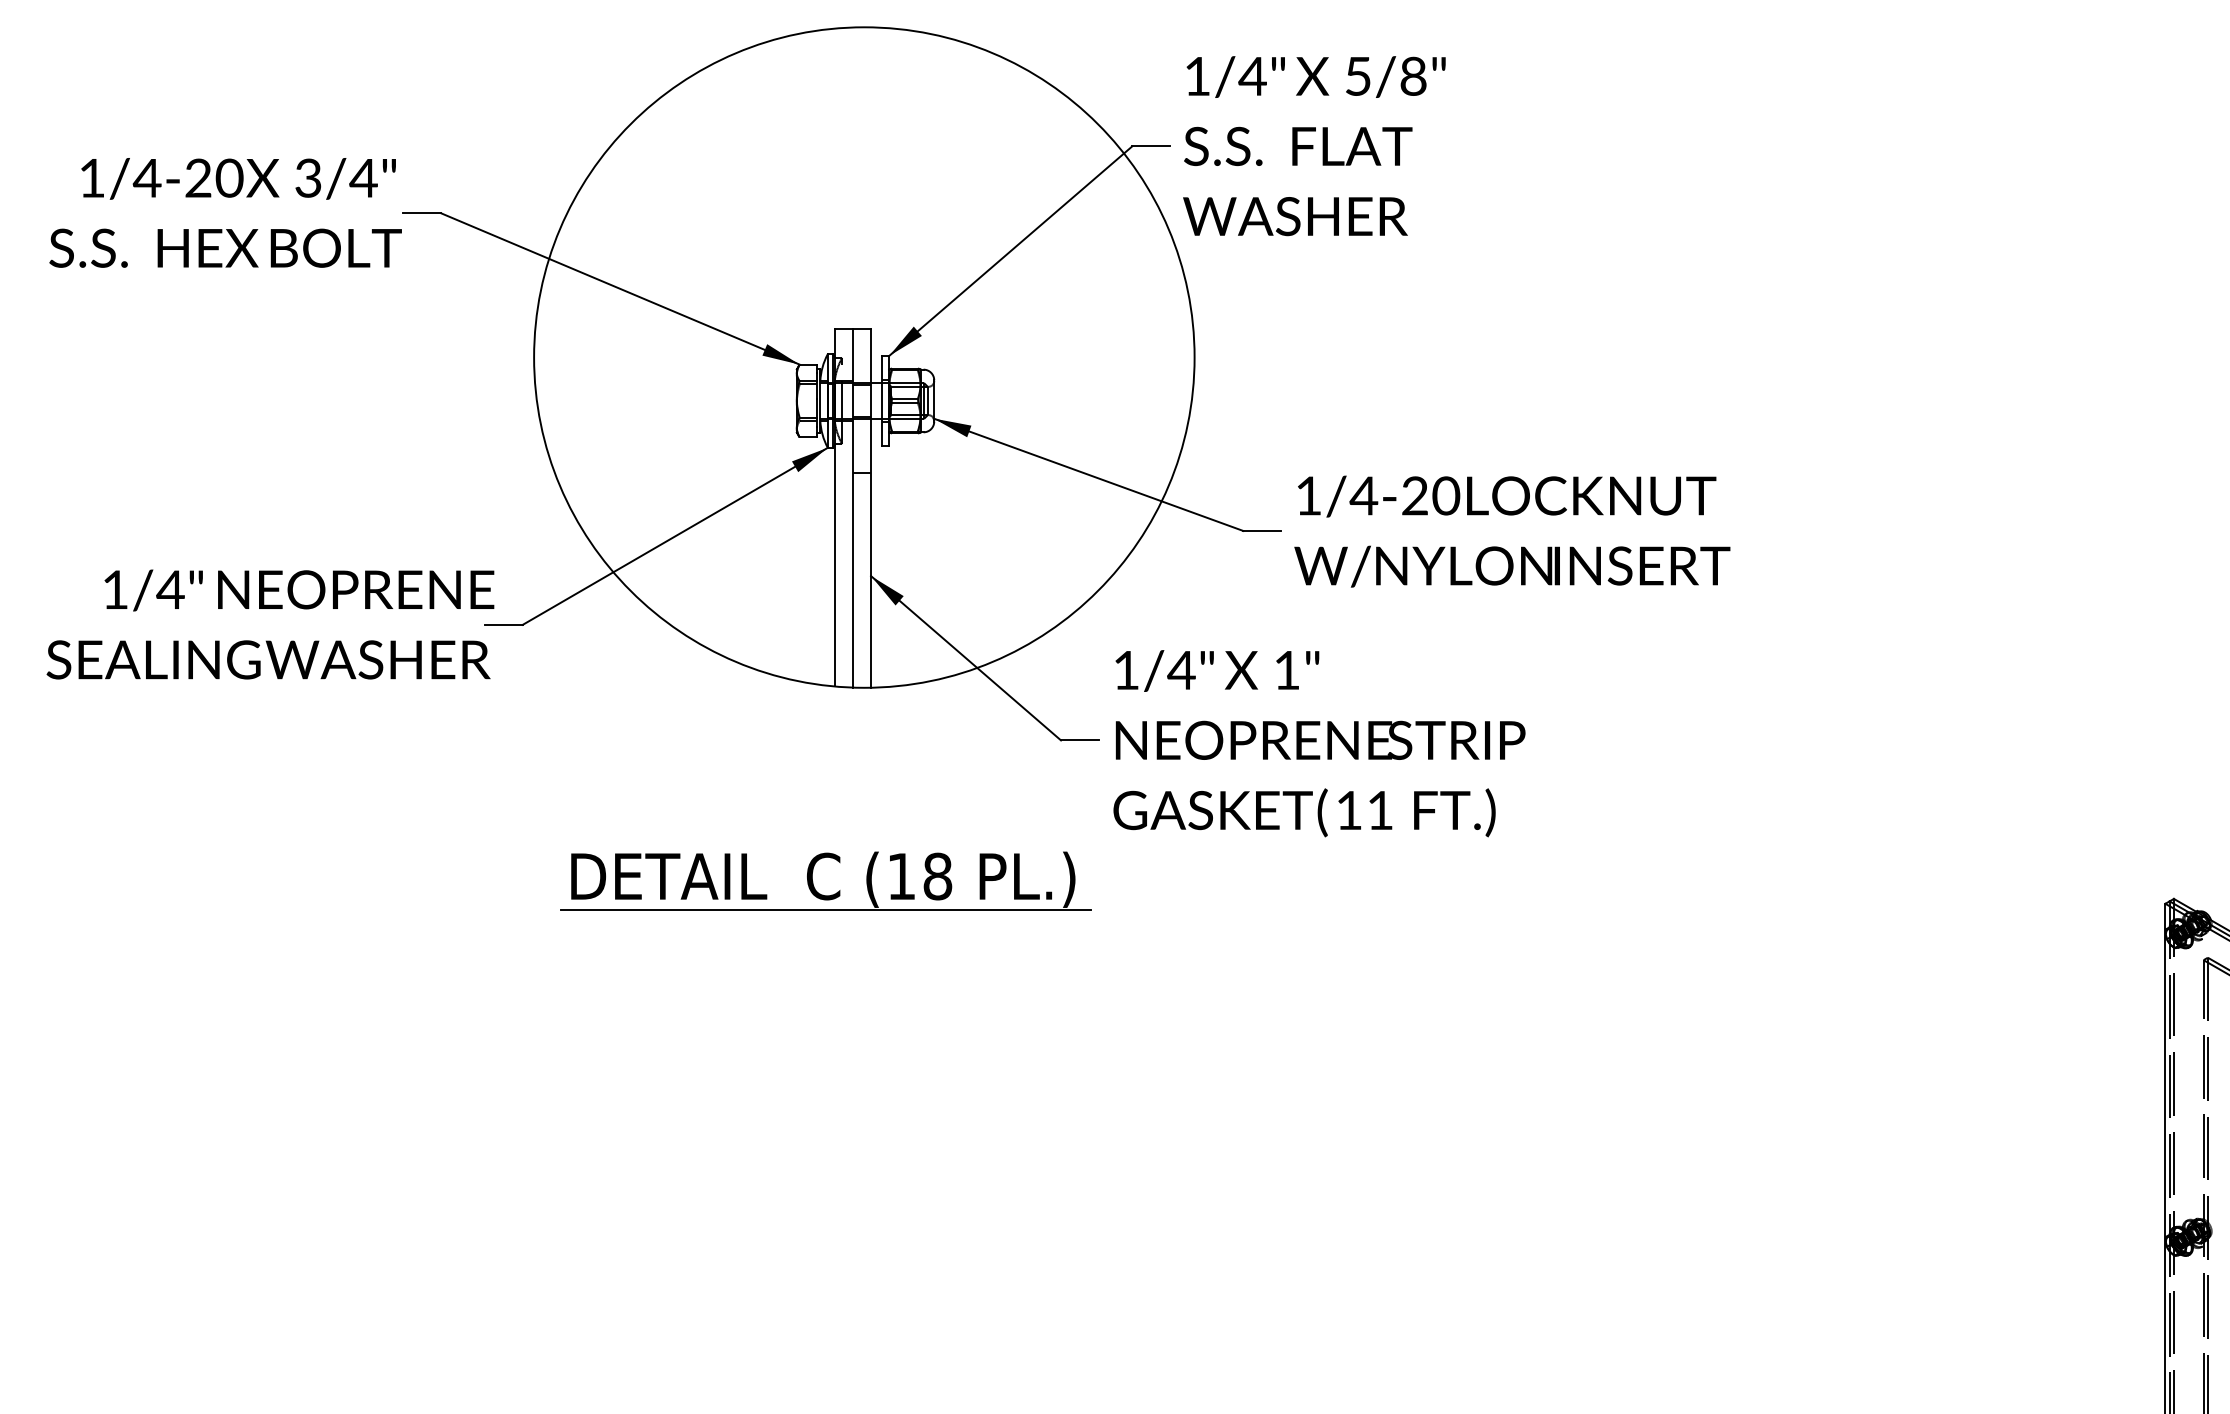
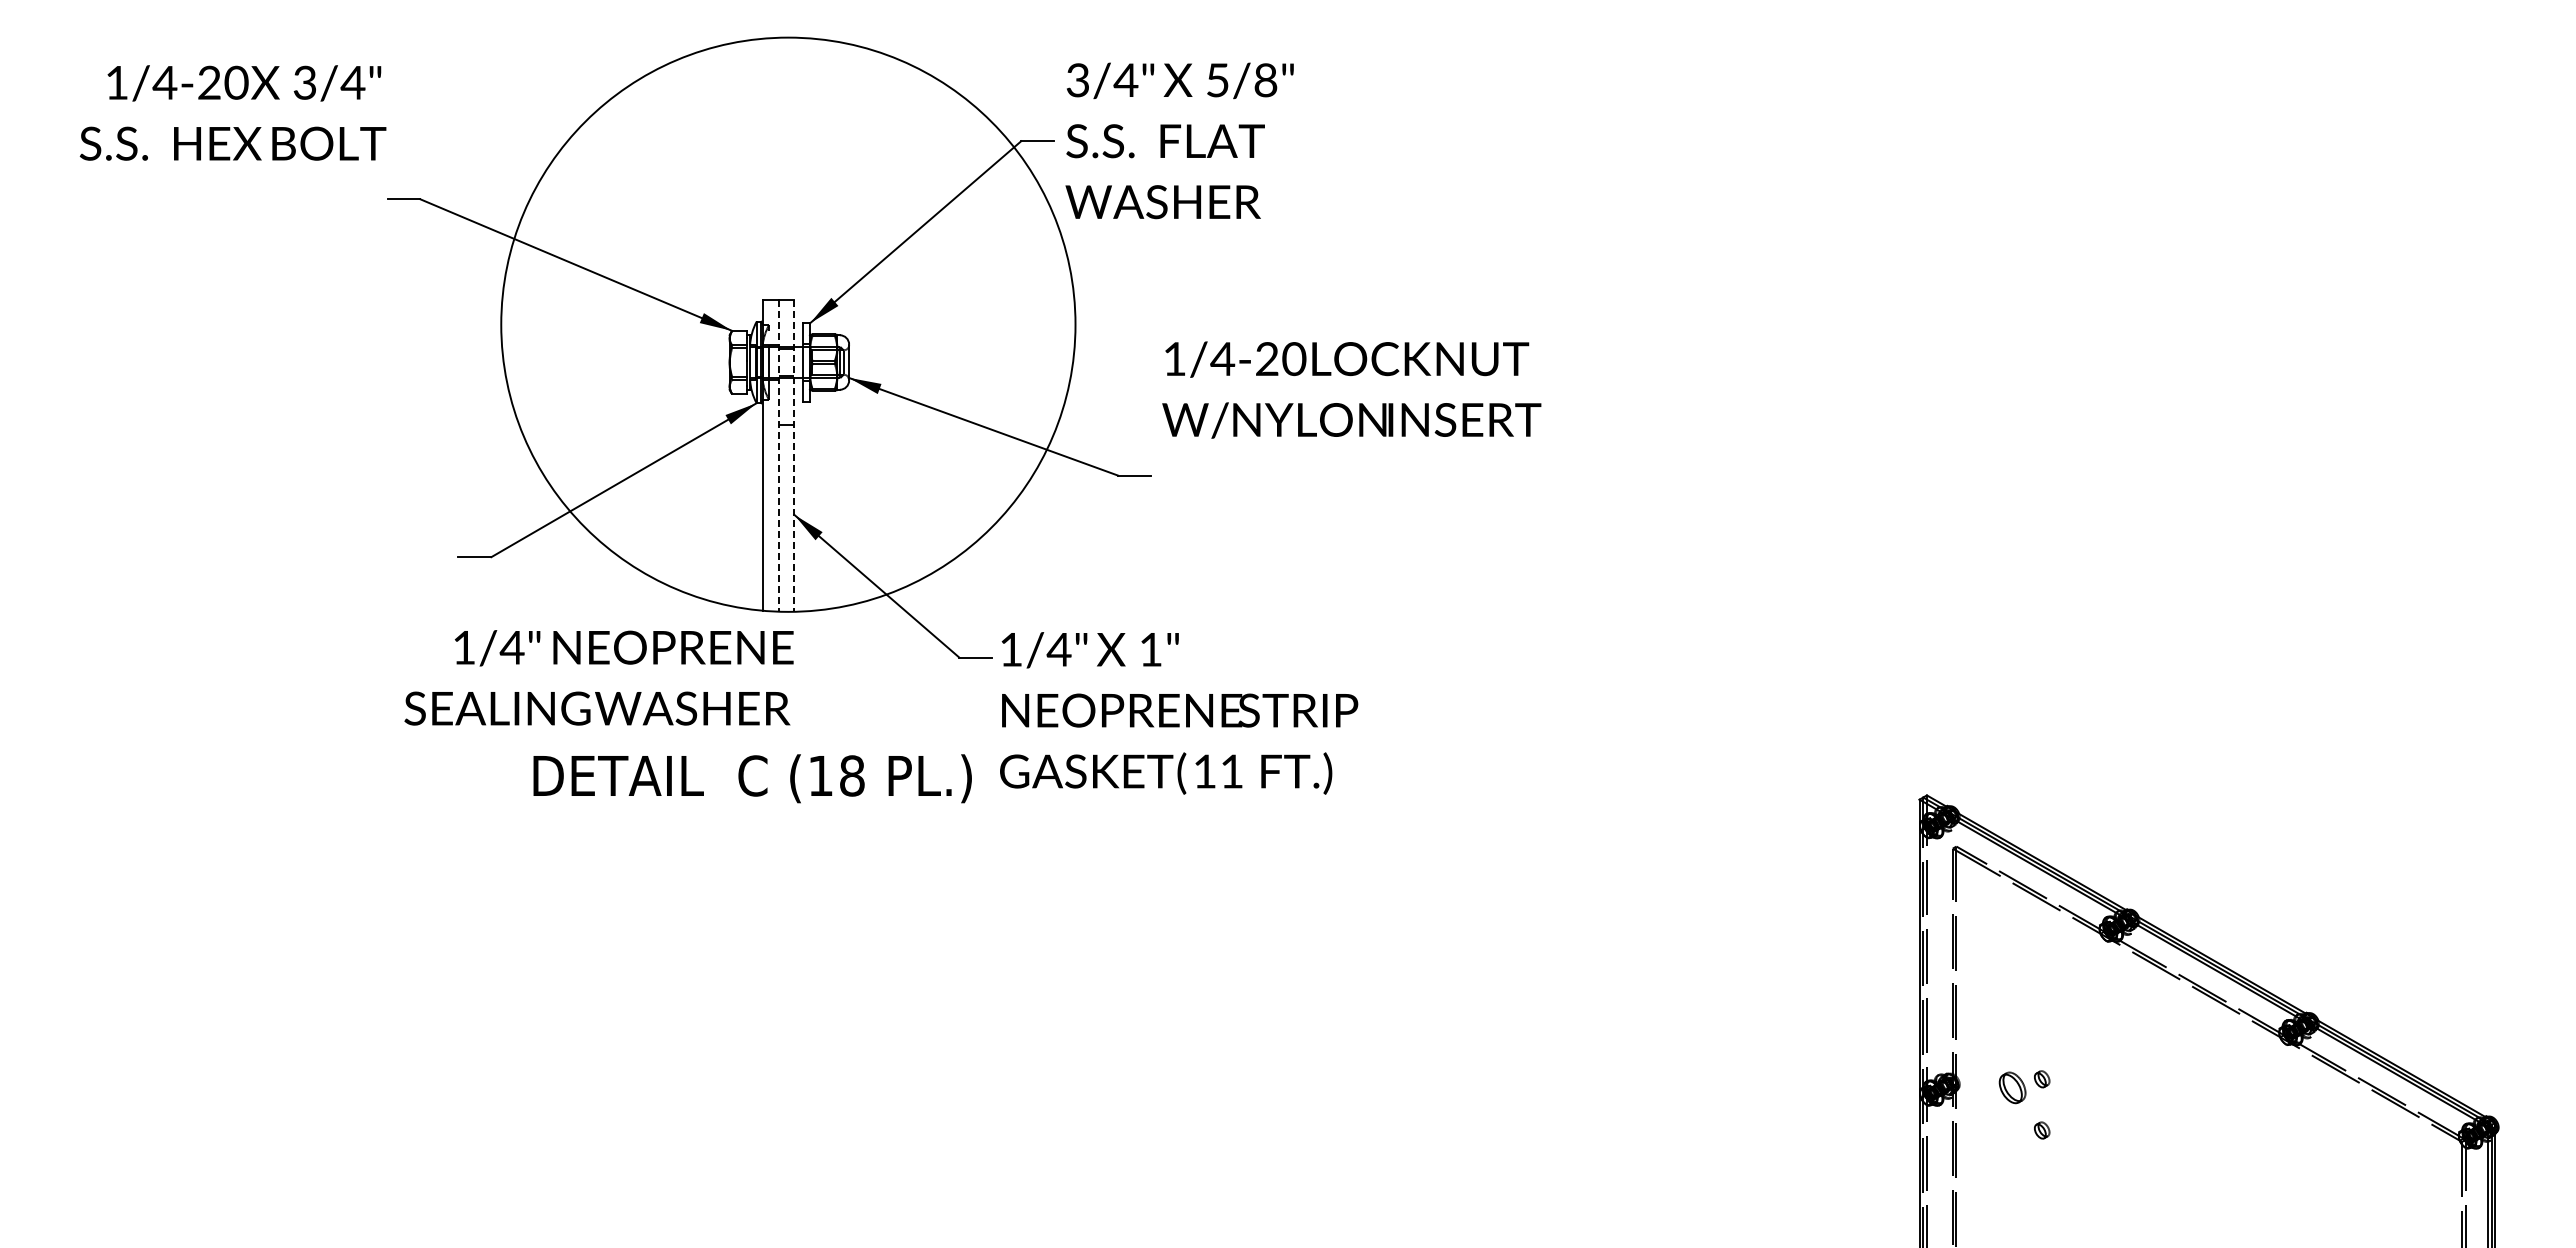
text: (1196, 76) -> (1077, 80), 1/4" -> 3/4"
text: (224, 212) -> (232, 112), moved
line: (852, 507) -> (778, 455), solid -> dashed
line: (871, 507) -> (794, 455), solid -> dashed
text: (1512, 530) -> (1351, 389), moved
text: (269, 624) -> (598, 677), moved
text: (1319, 743) -> (1179, 713), moved
line: (825, 910) -> (754, 805), removed

